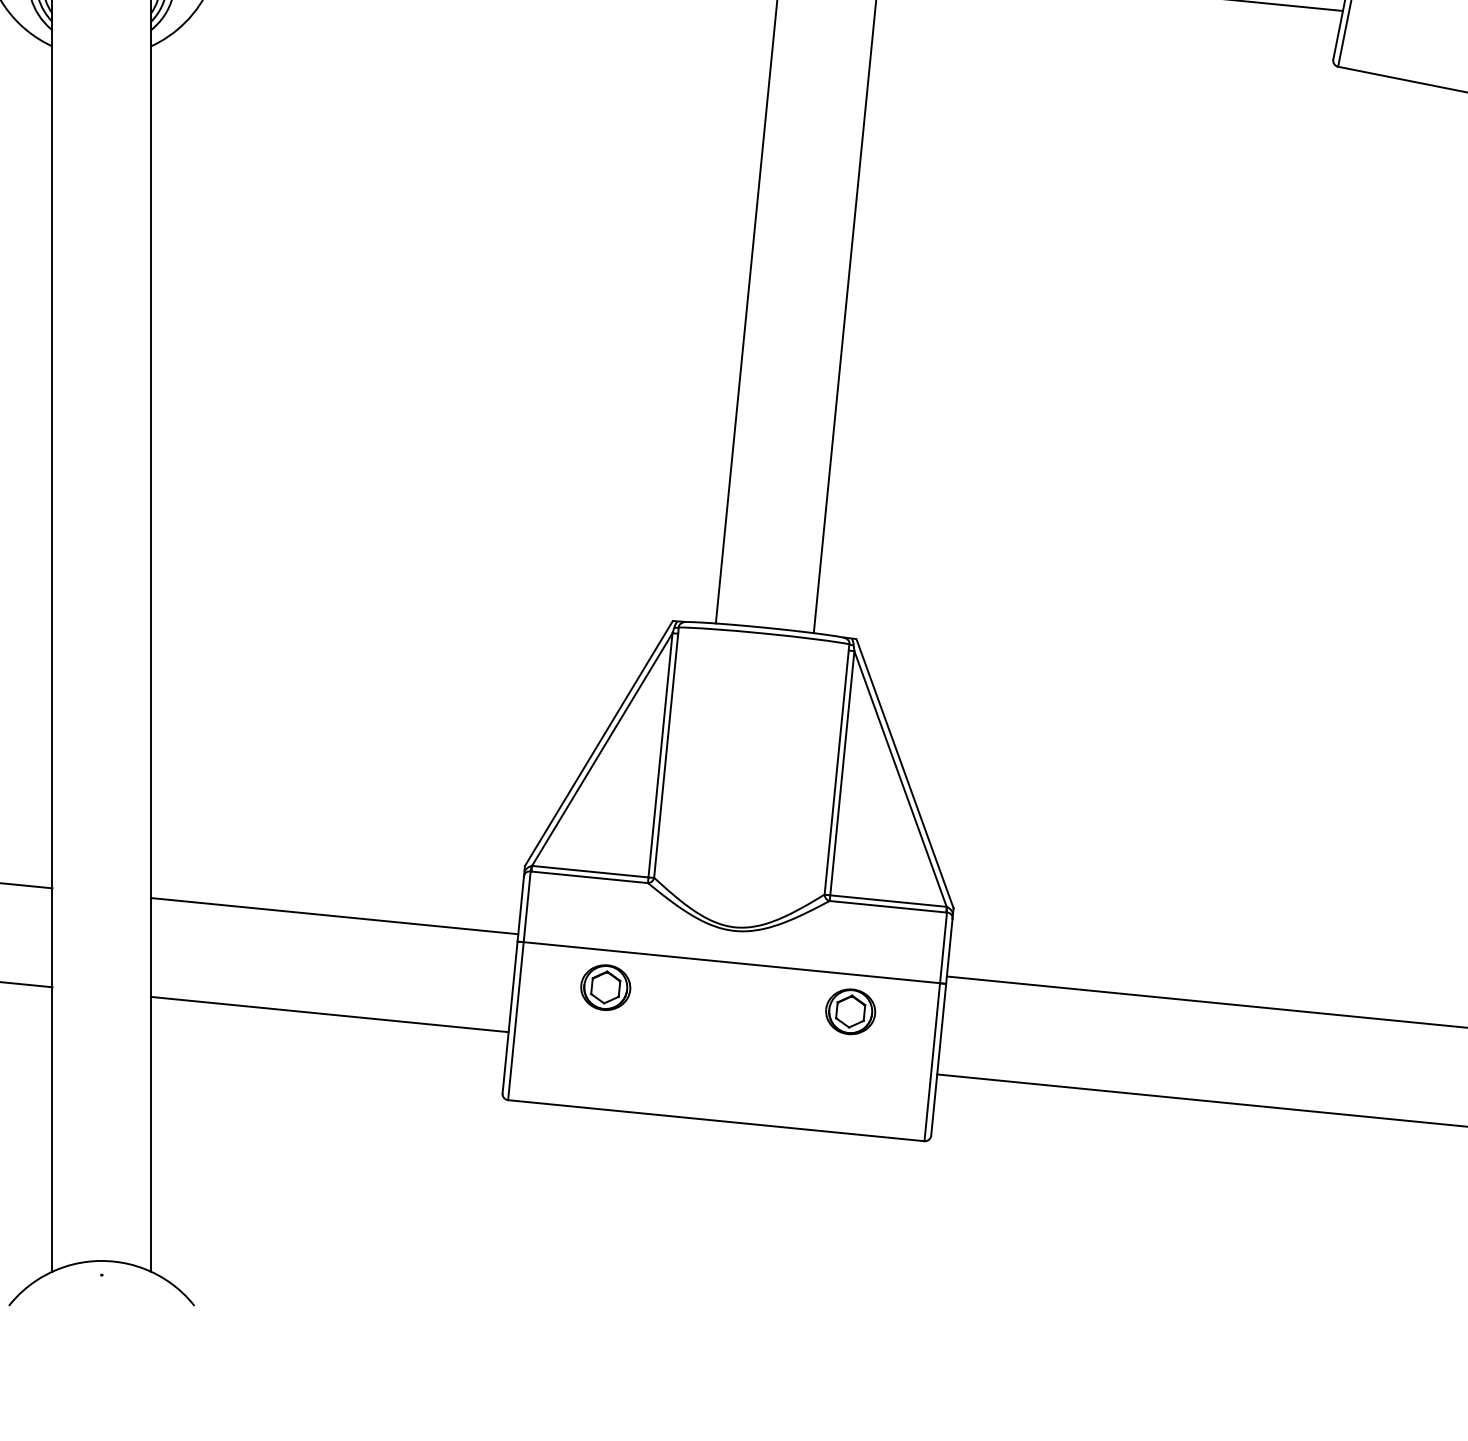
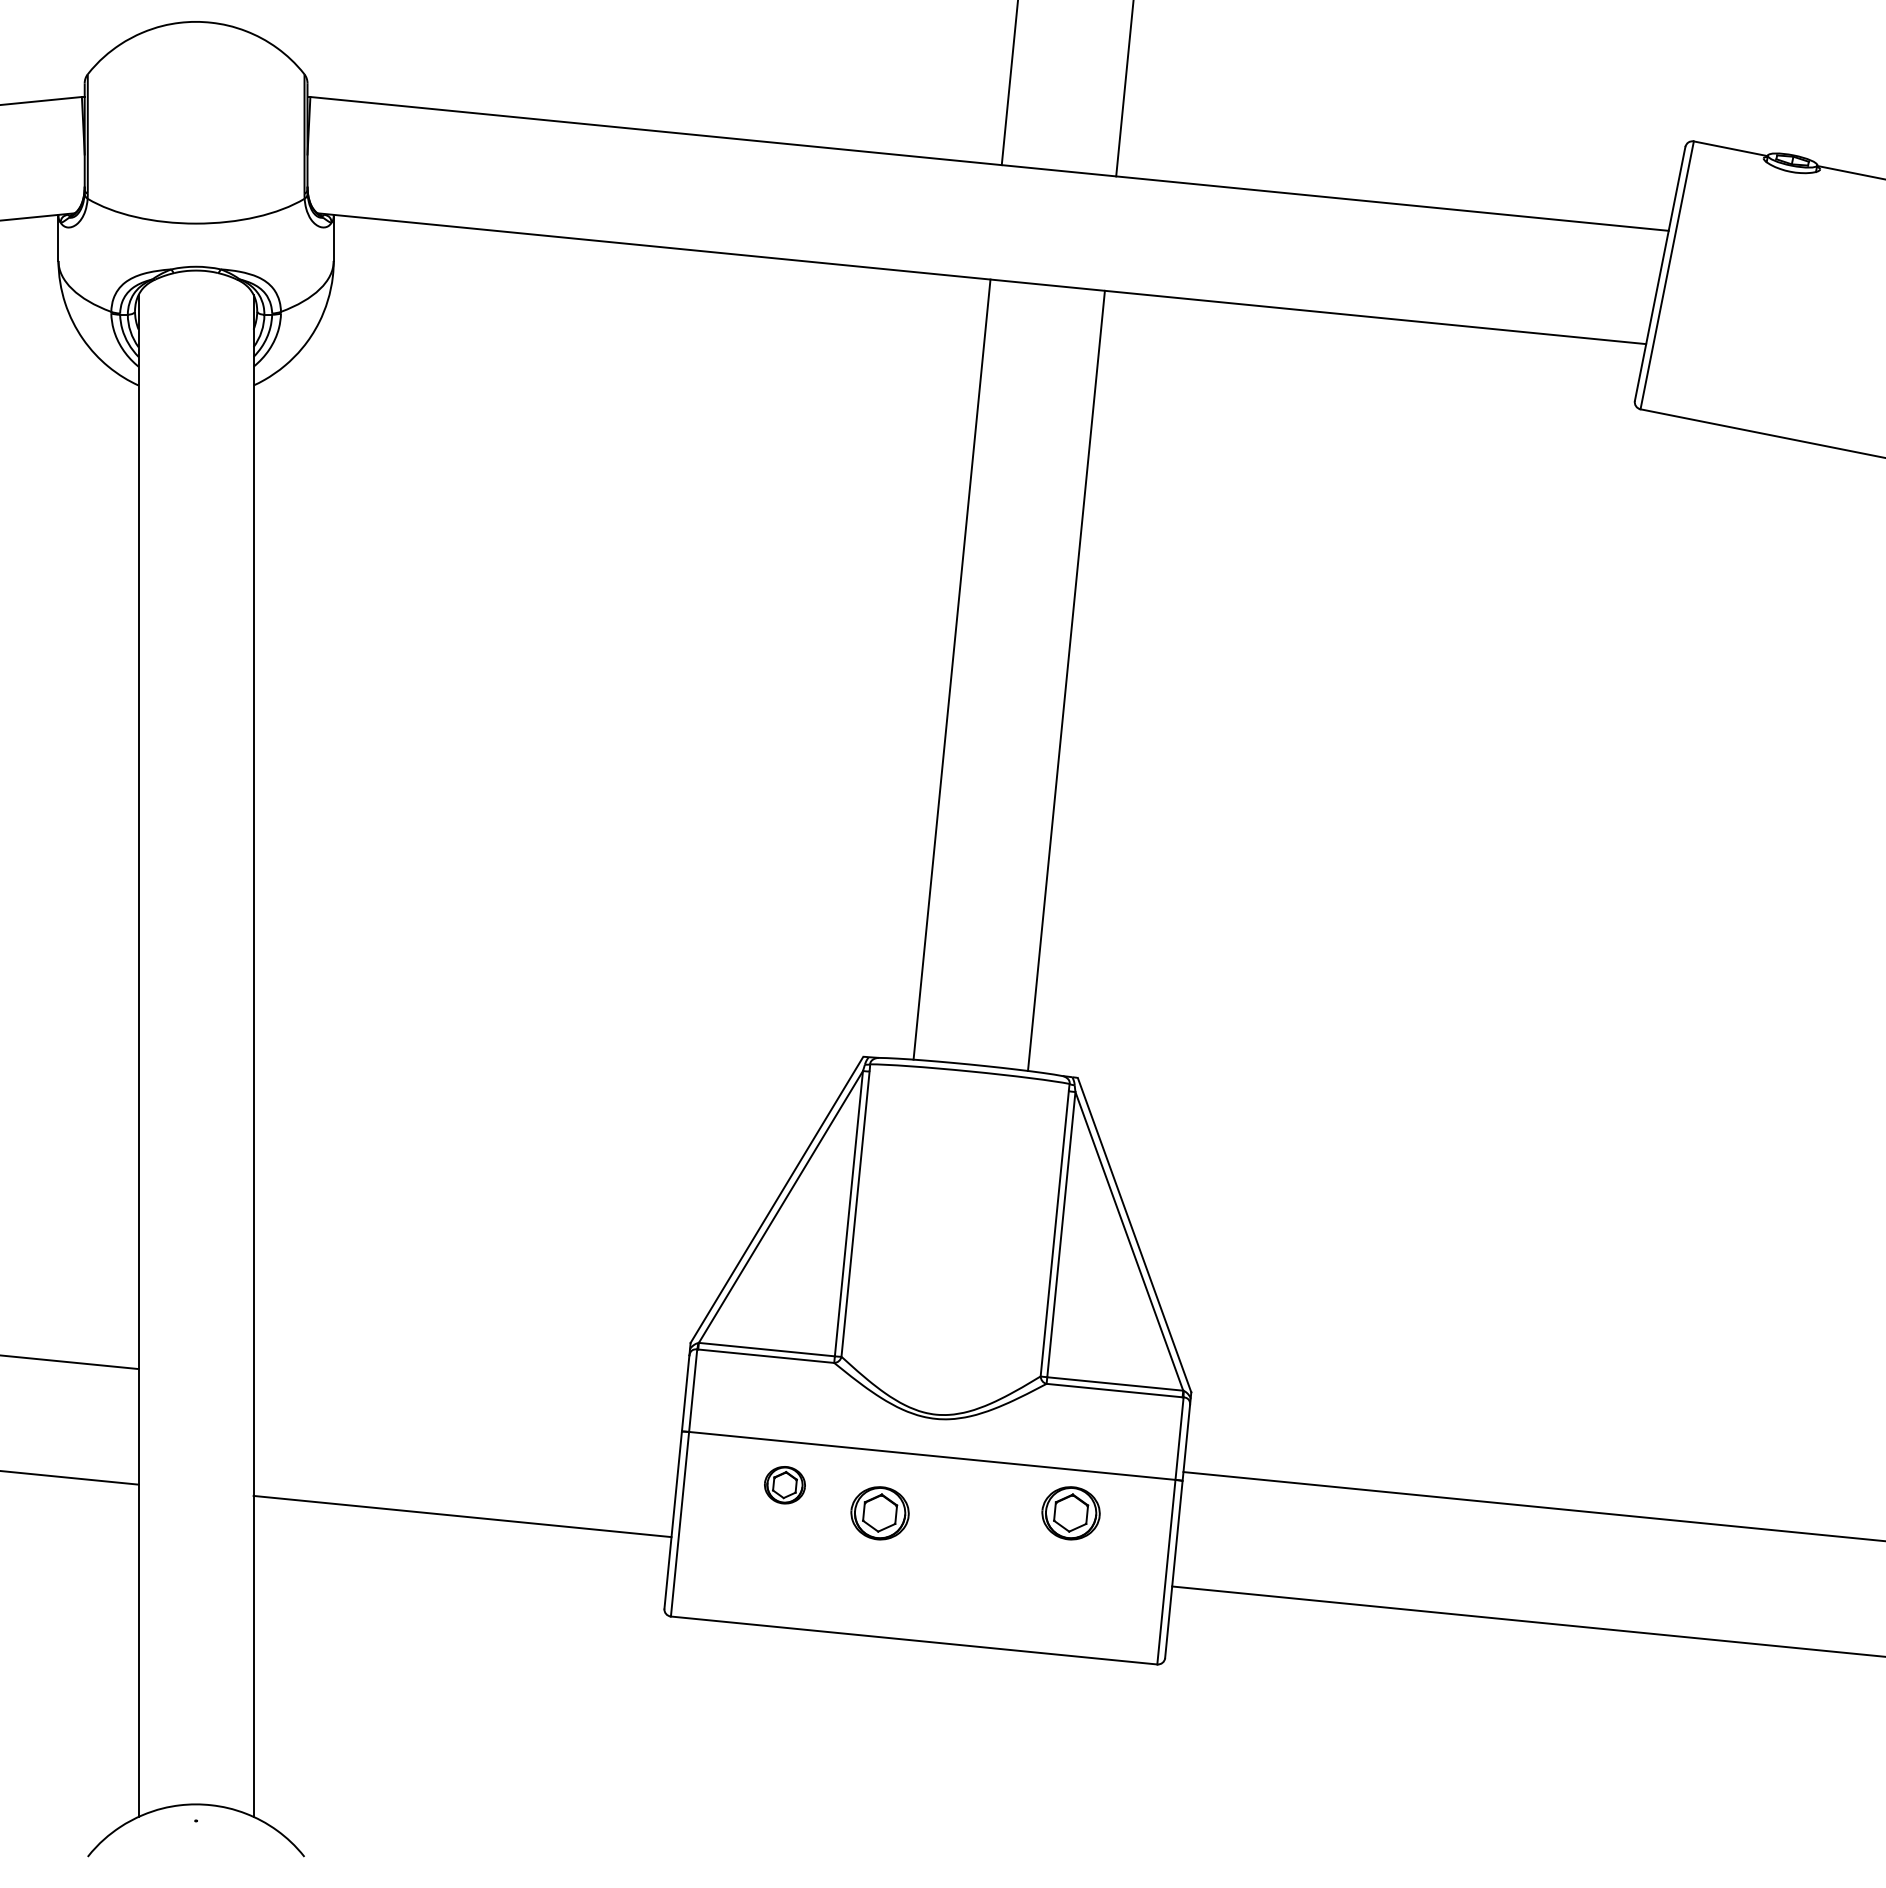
line: (334, 916) -> (467, 1401), removed
part: (605, 988) -> (784, 1485), size x0.7
part: (686, 1011) -> (879, 1513), added

